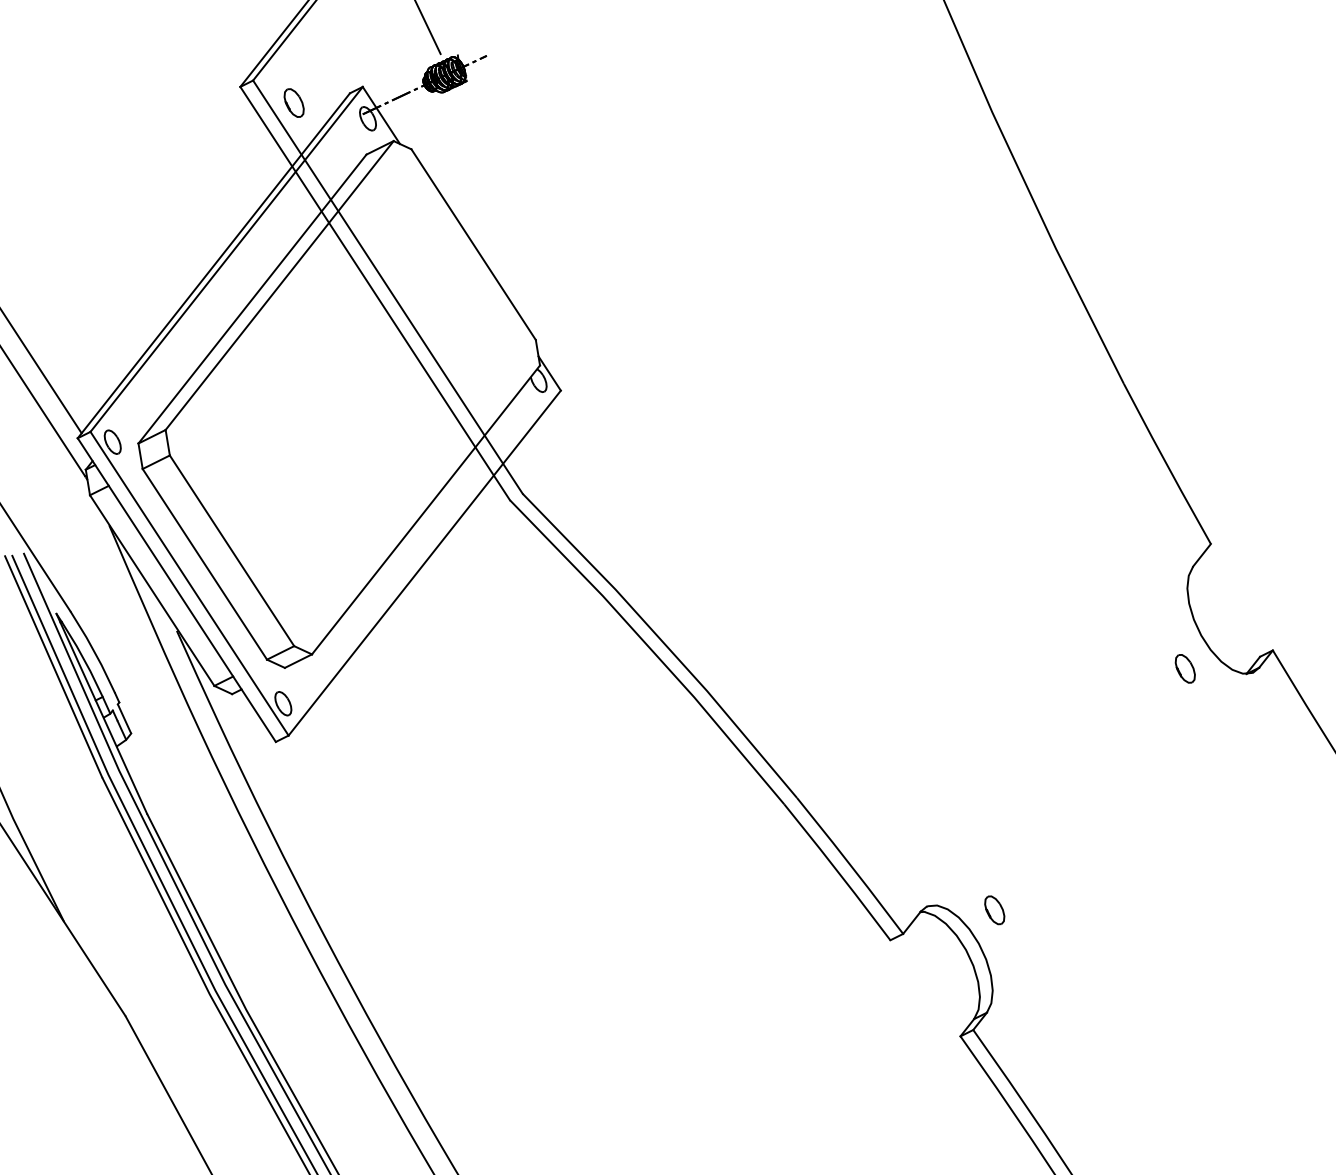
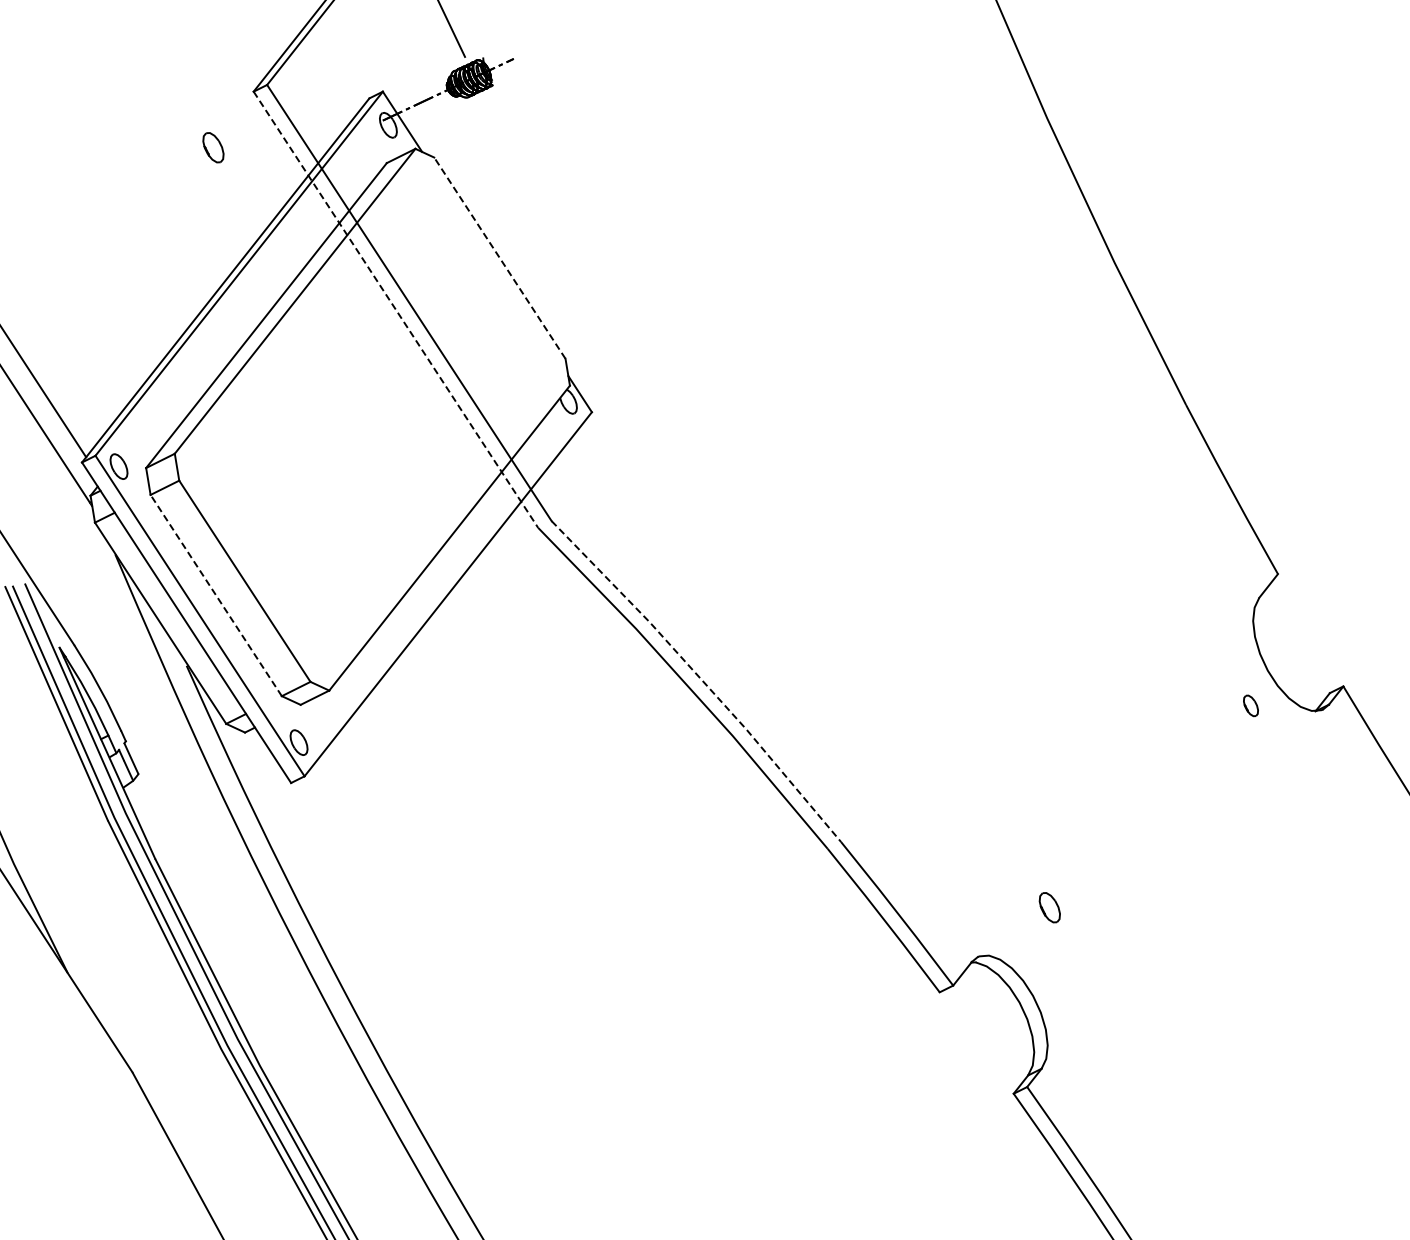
part: (294, 102) -> (213, 147), moved
line: (473, 244) -> (499, 257), solid -> dashed
line: (375, 294) -> (396, 310), solid -> dashed
line: (204, 564) -> (215, 595), solid -> dashed
line: (663, 642) -> (700, 678), solid -> dashed
part: (1184, 668) -> (1250, 705), size x0.7
part: (994, 910) -> (1049, 907), moved

